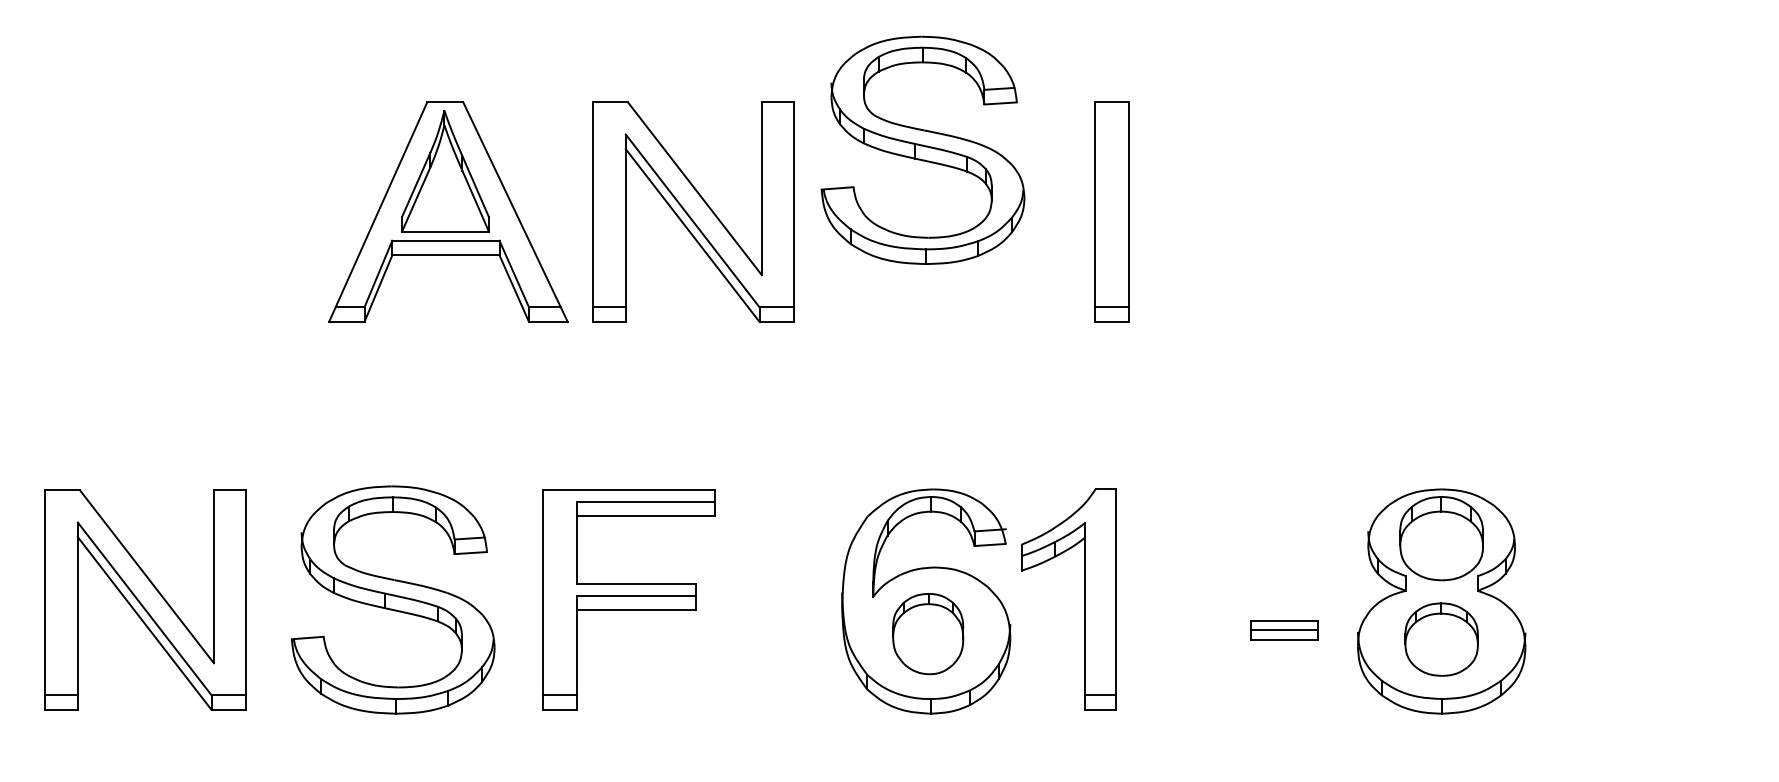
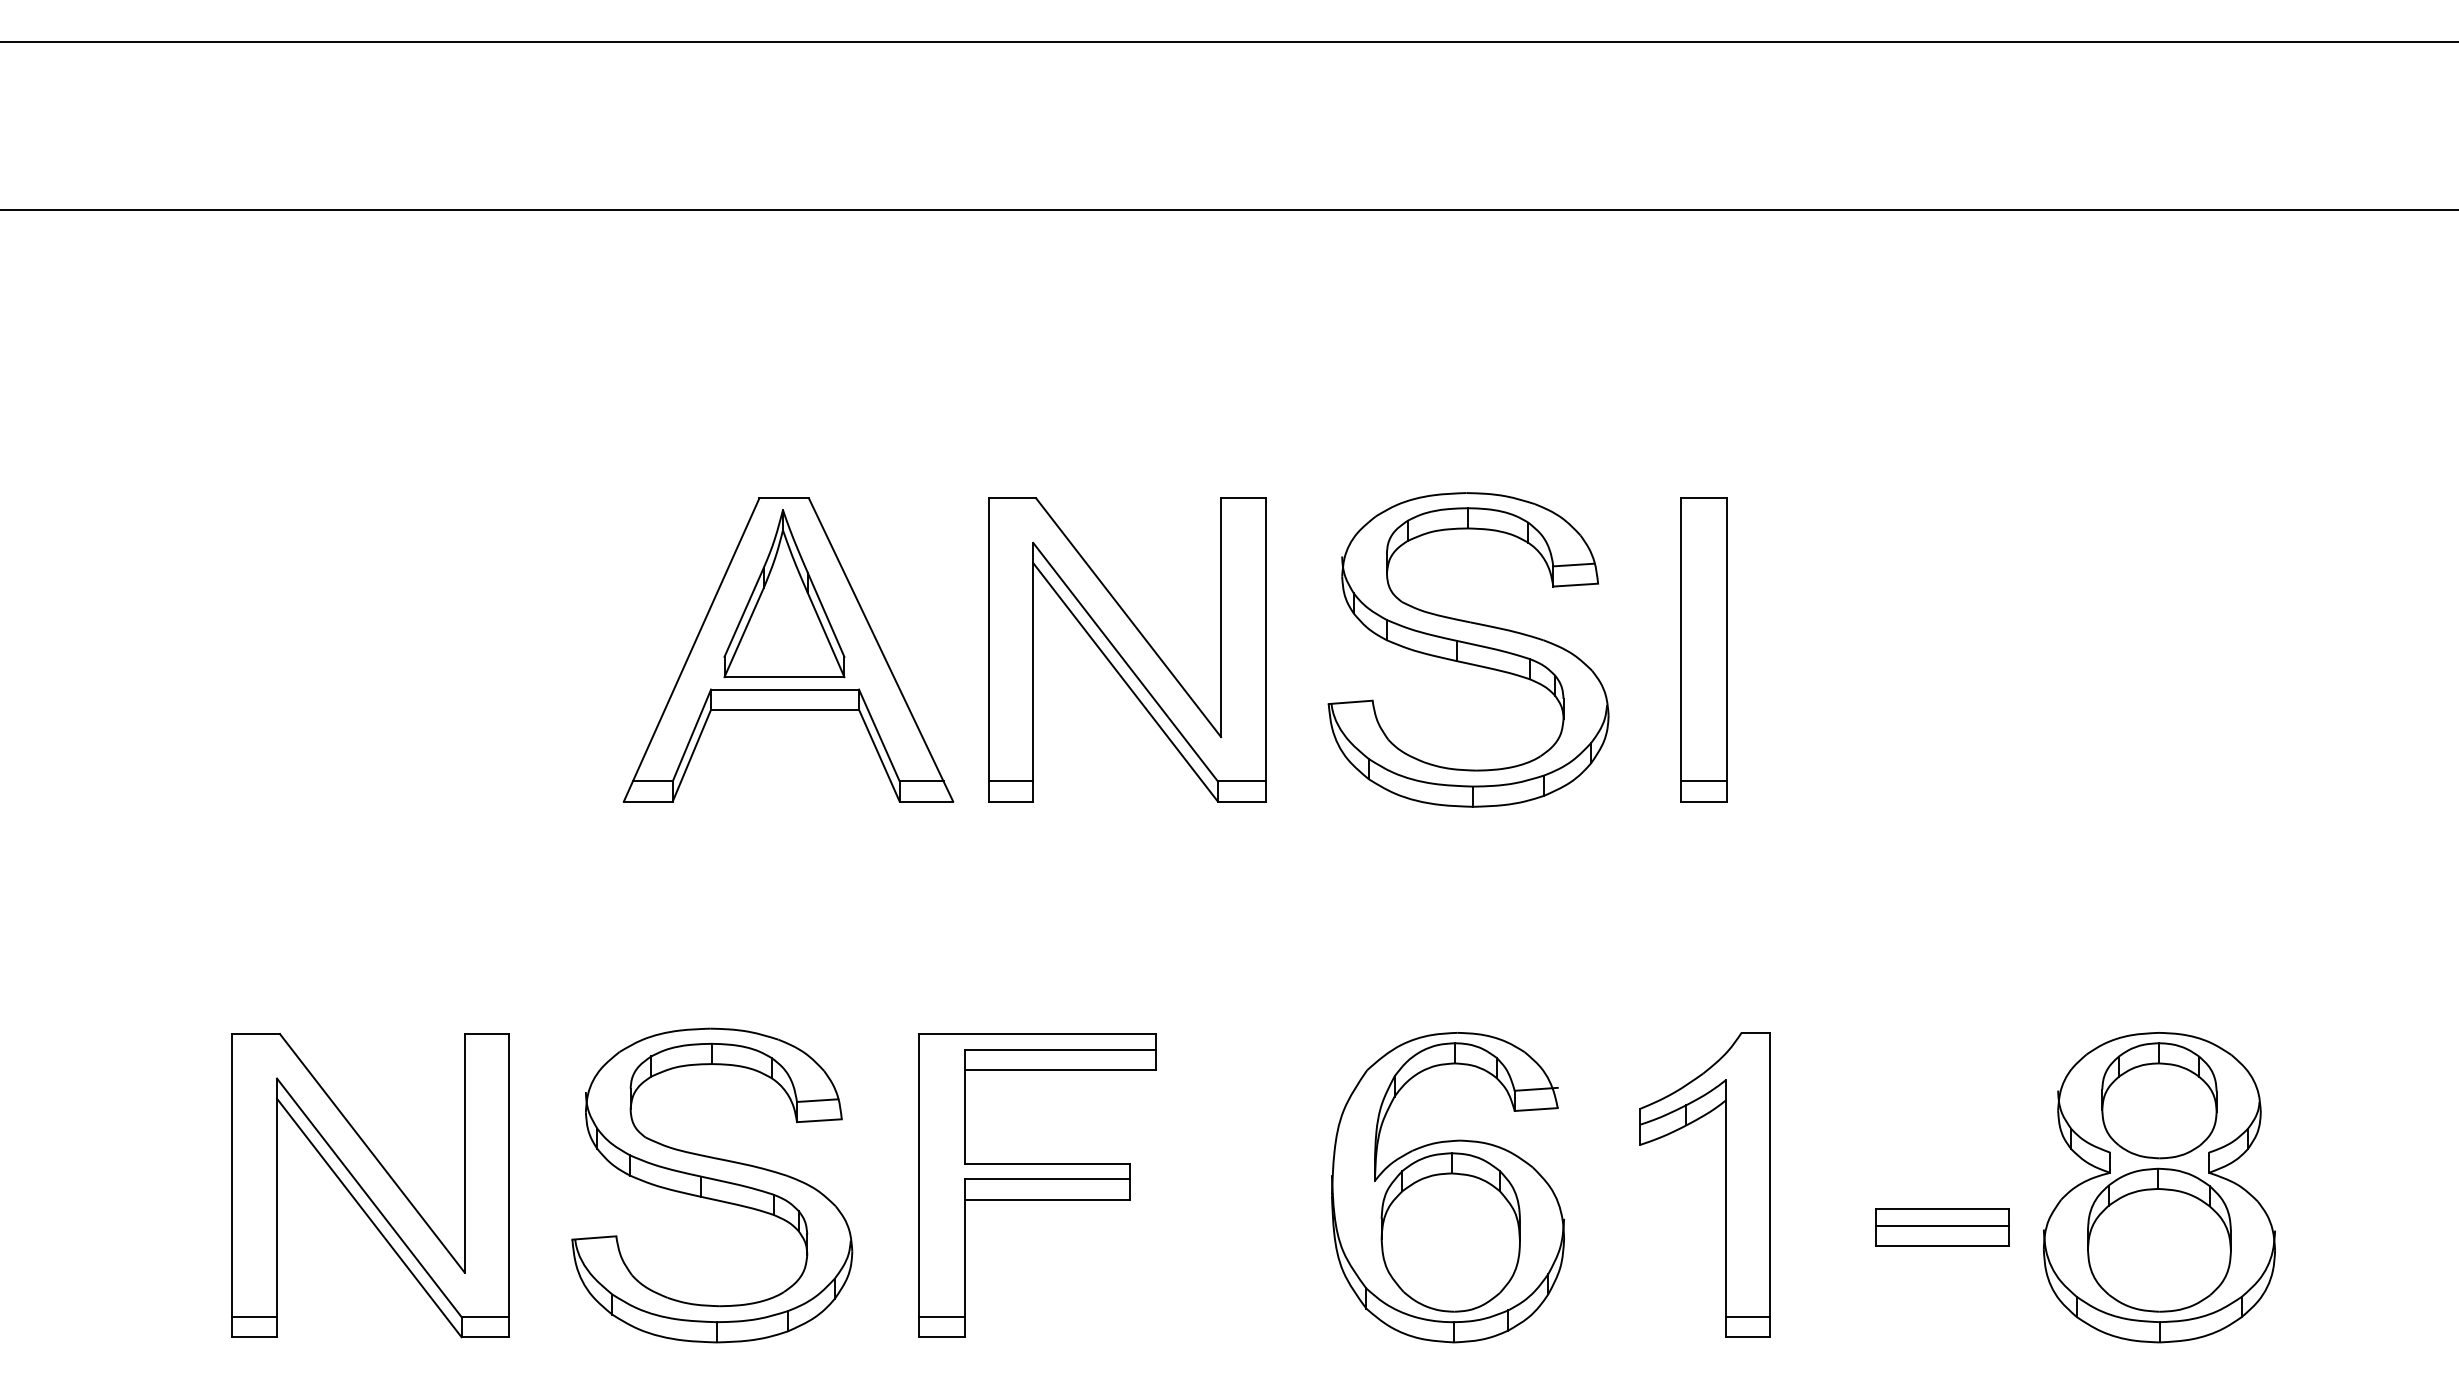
part: (922, 150) -> (1468, 649), moved
part: (1083, 599) -> (1725, 1184), moved
part: (1284, 630) -> (1942, 1227), size x1.43
part: (928, 634) -> (1450, 1232), size x1.43
part: (1441, 639) -> (2159, 1239), size x1.43

